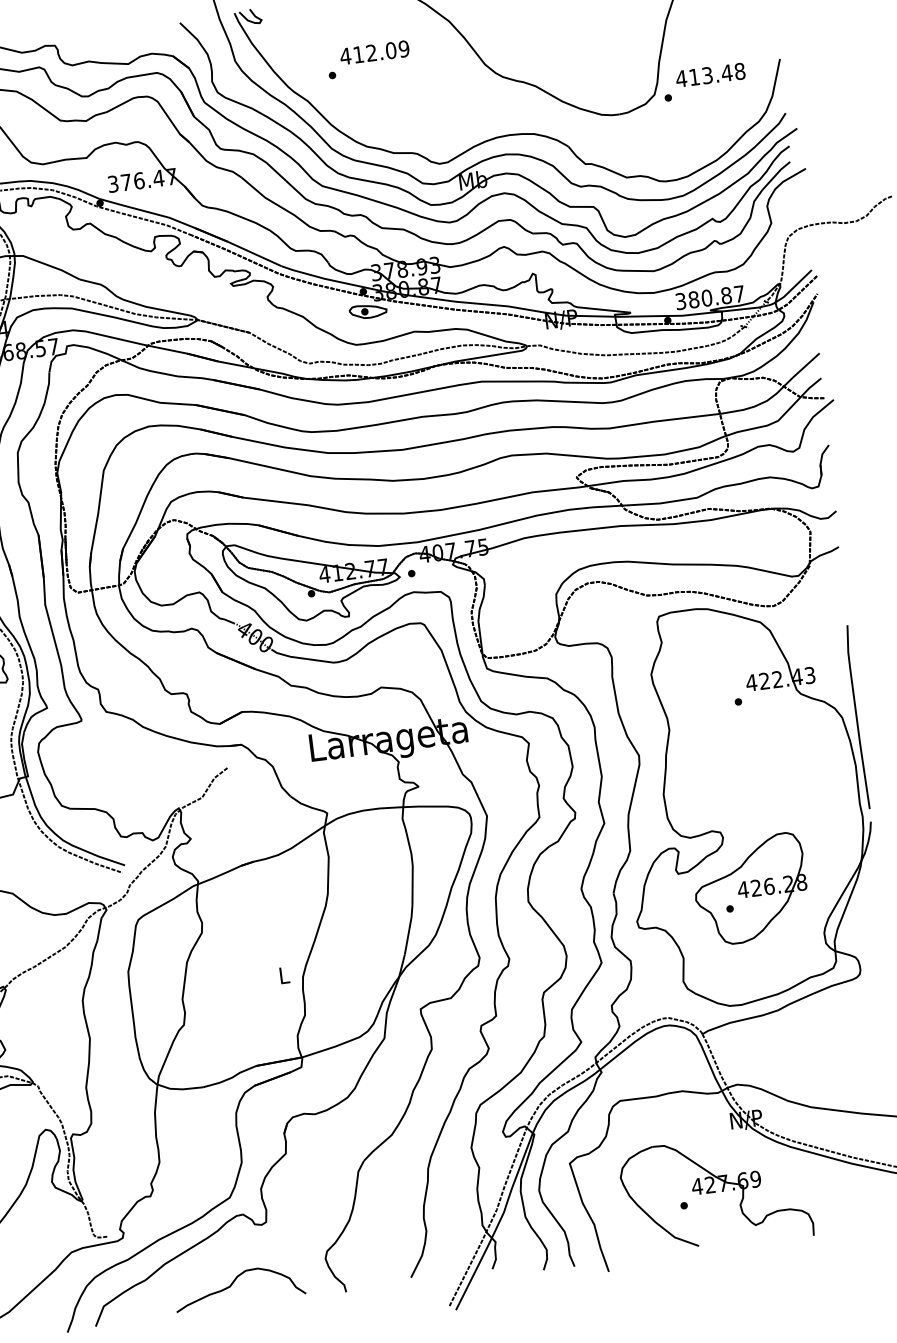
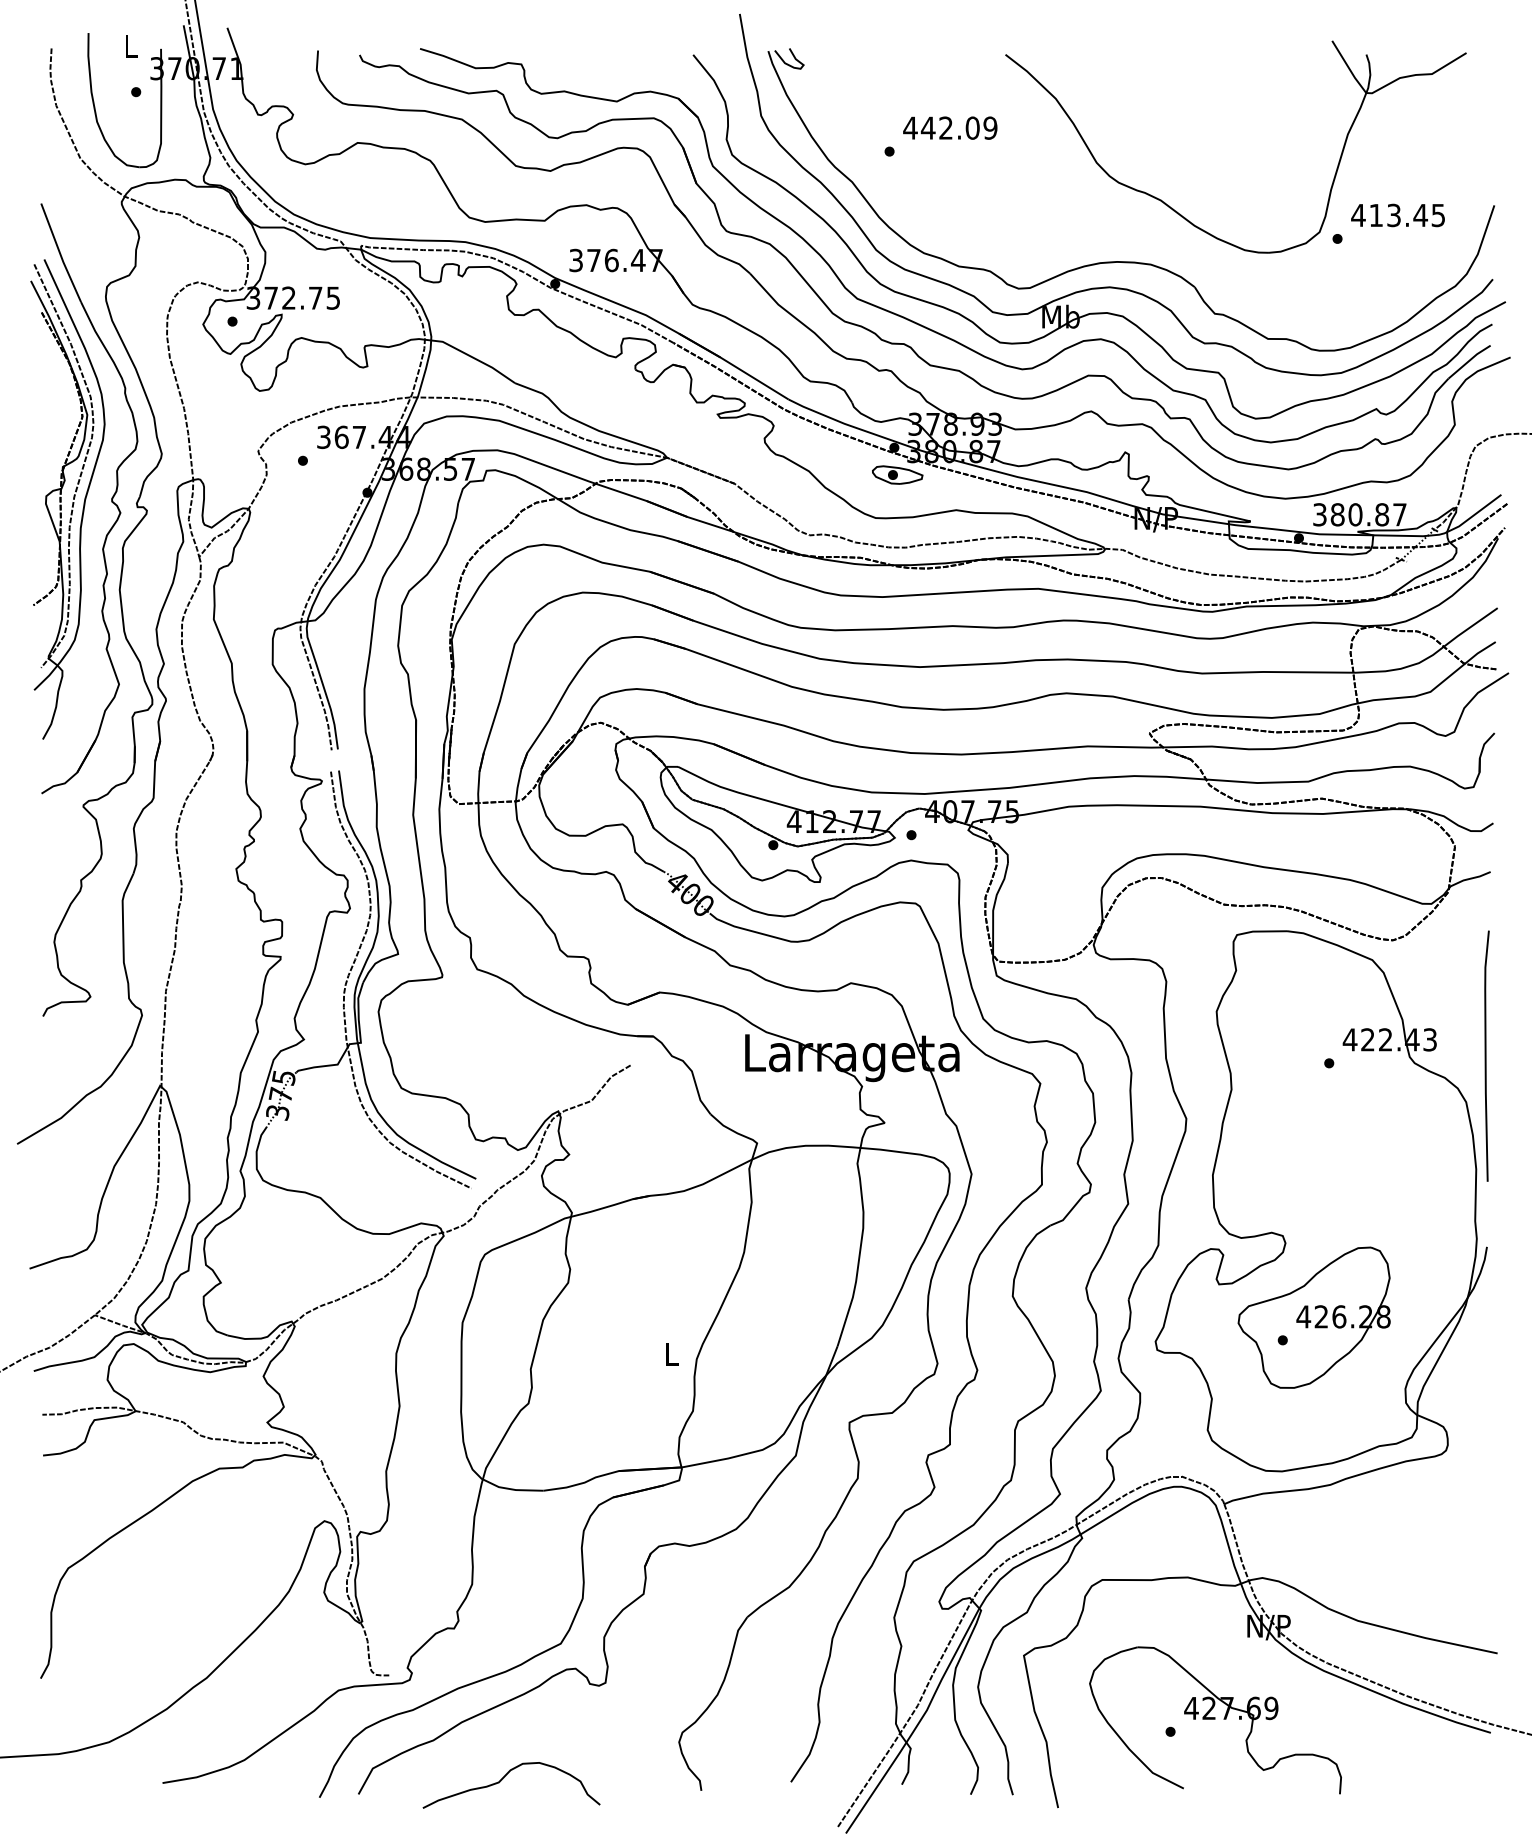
text: (358, 54) -> (927, 127), 412.09 -> 442.09
text: (740, 71) -> (1438, 215), 413.48 -> 413.45
line: (857, 716) -> (1486, 1055), moved
curve: (233, 1284) -> (503, 1779), moved

